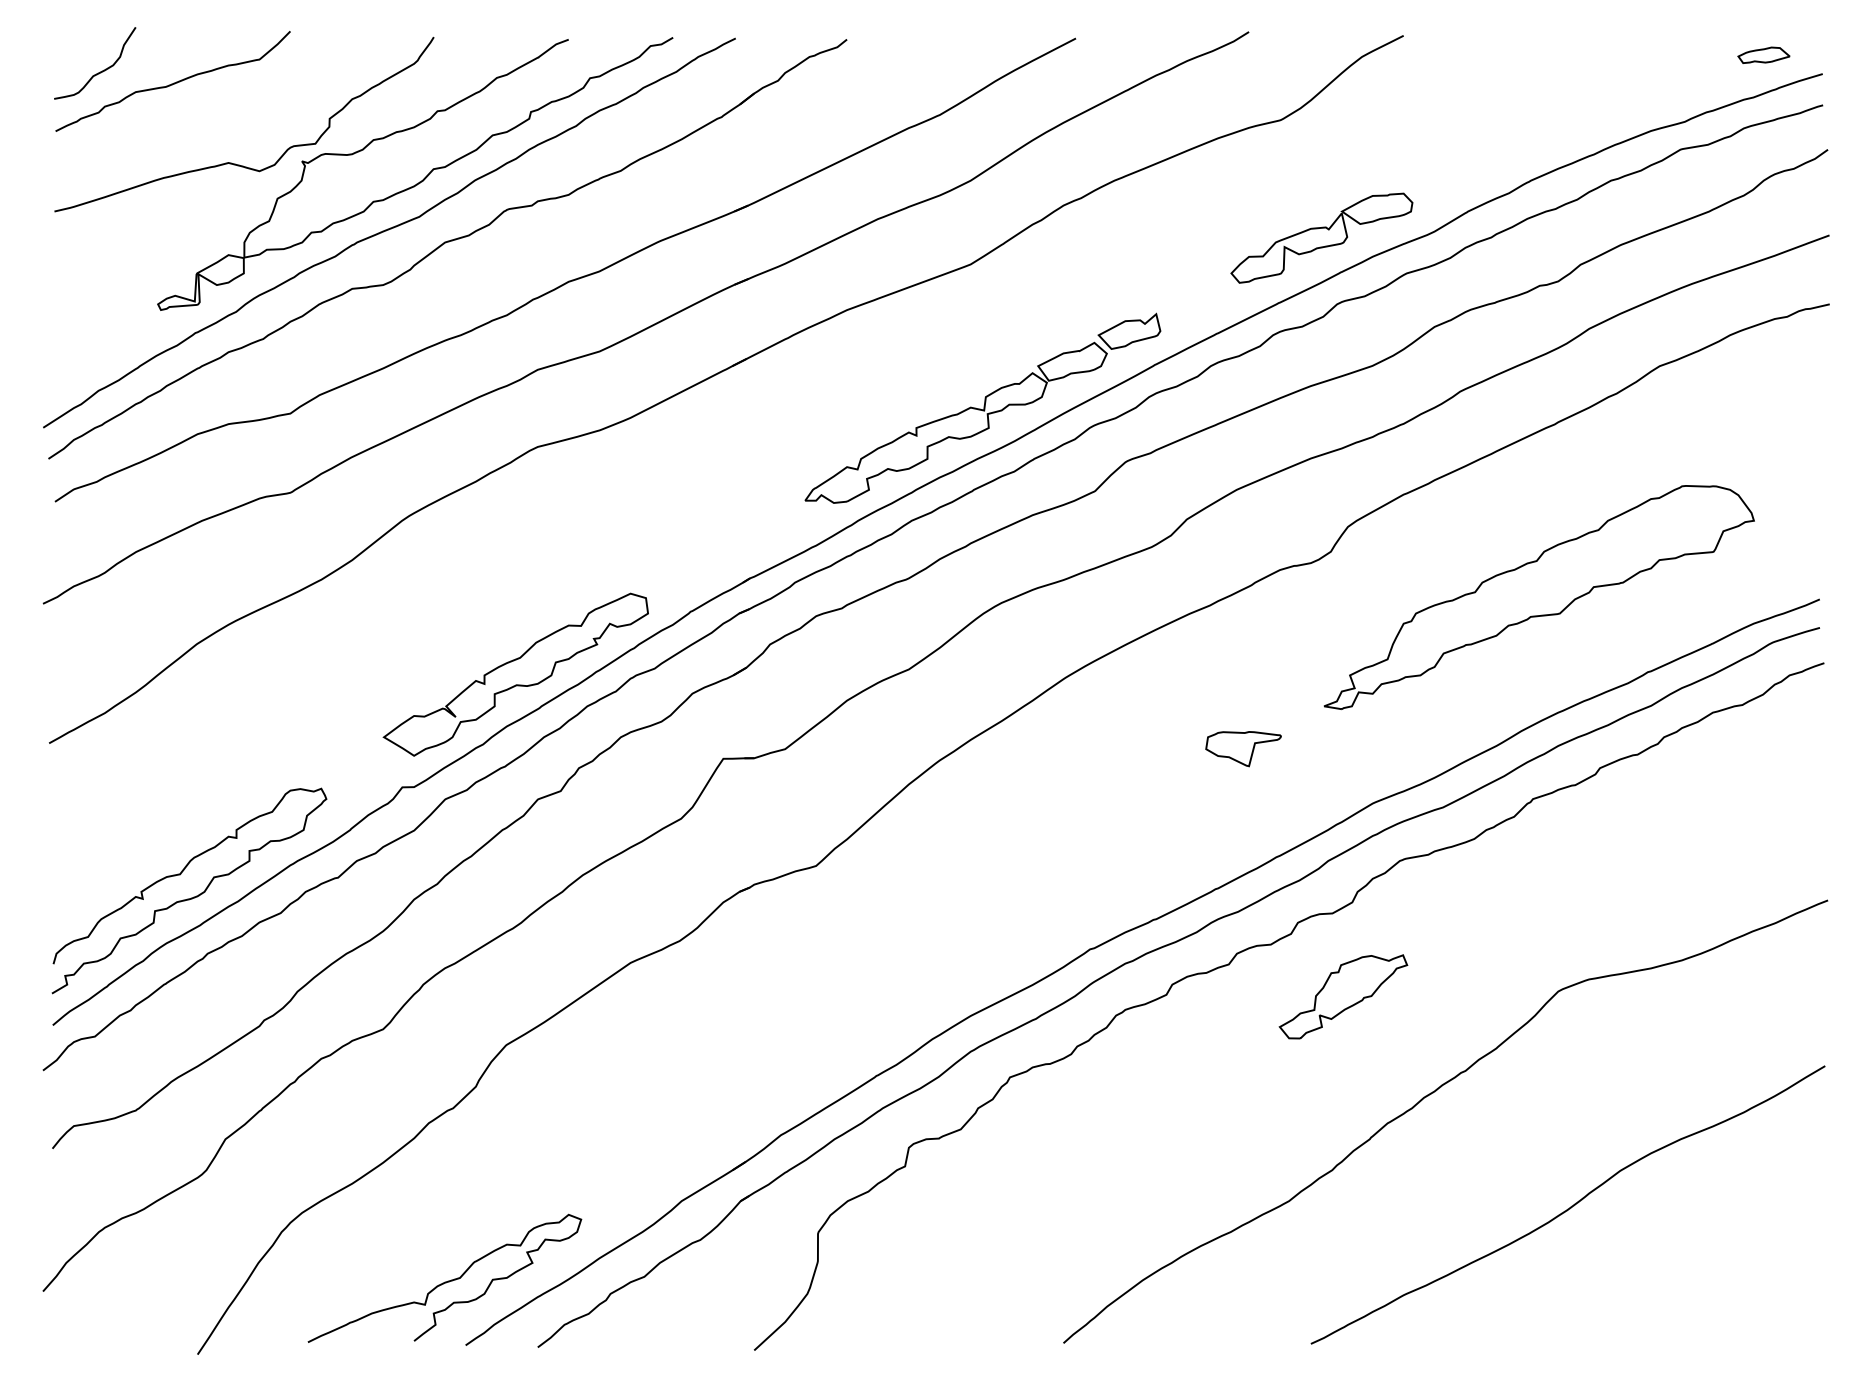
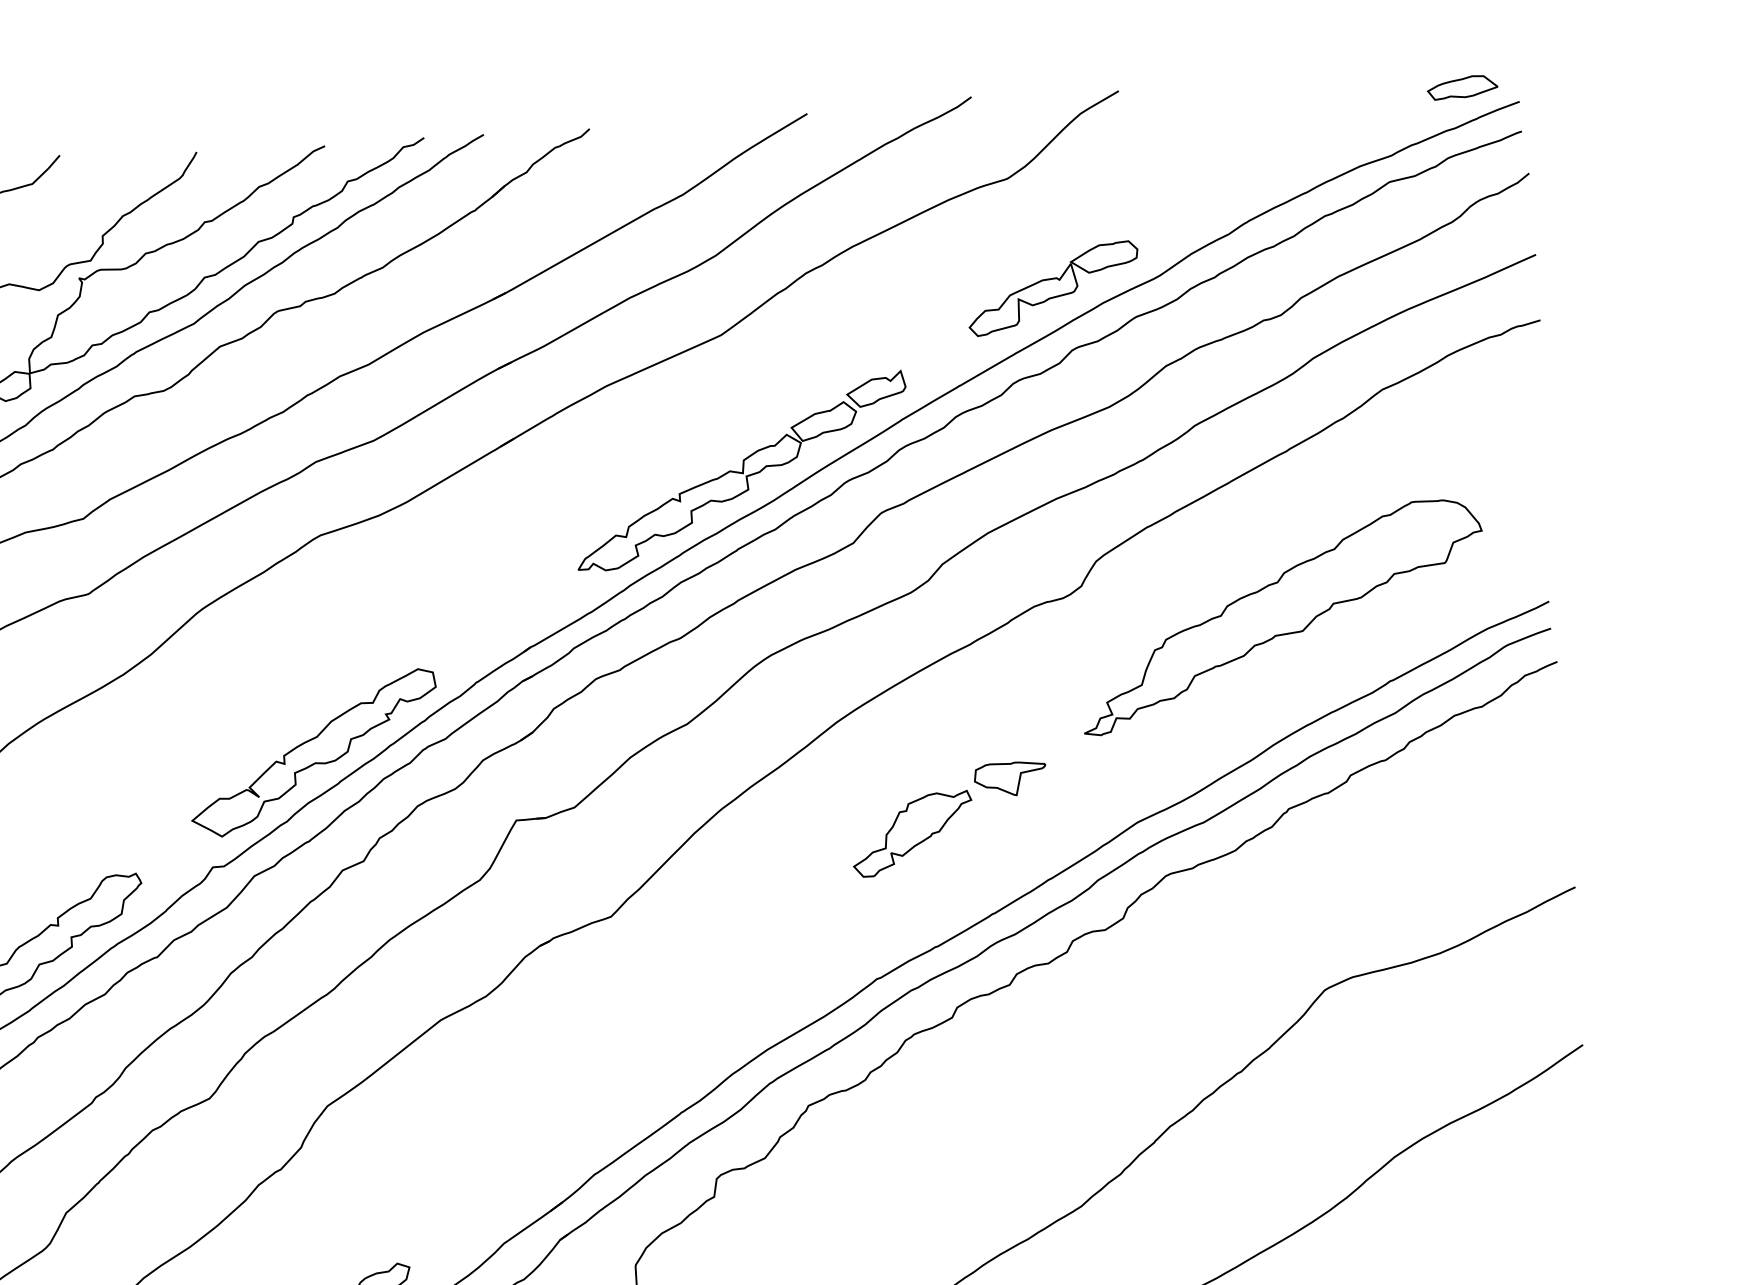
part: (1763, 55) -> (1462, 87), size x1.43
part: (1343, 996) -> (912, 833), moved

